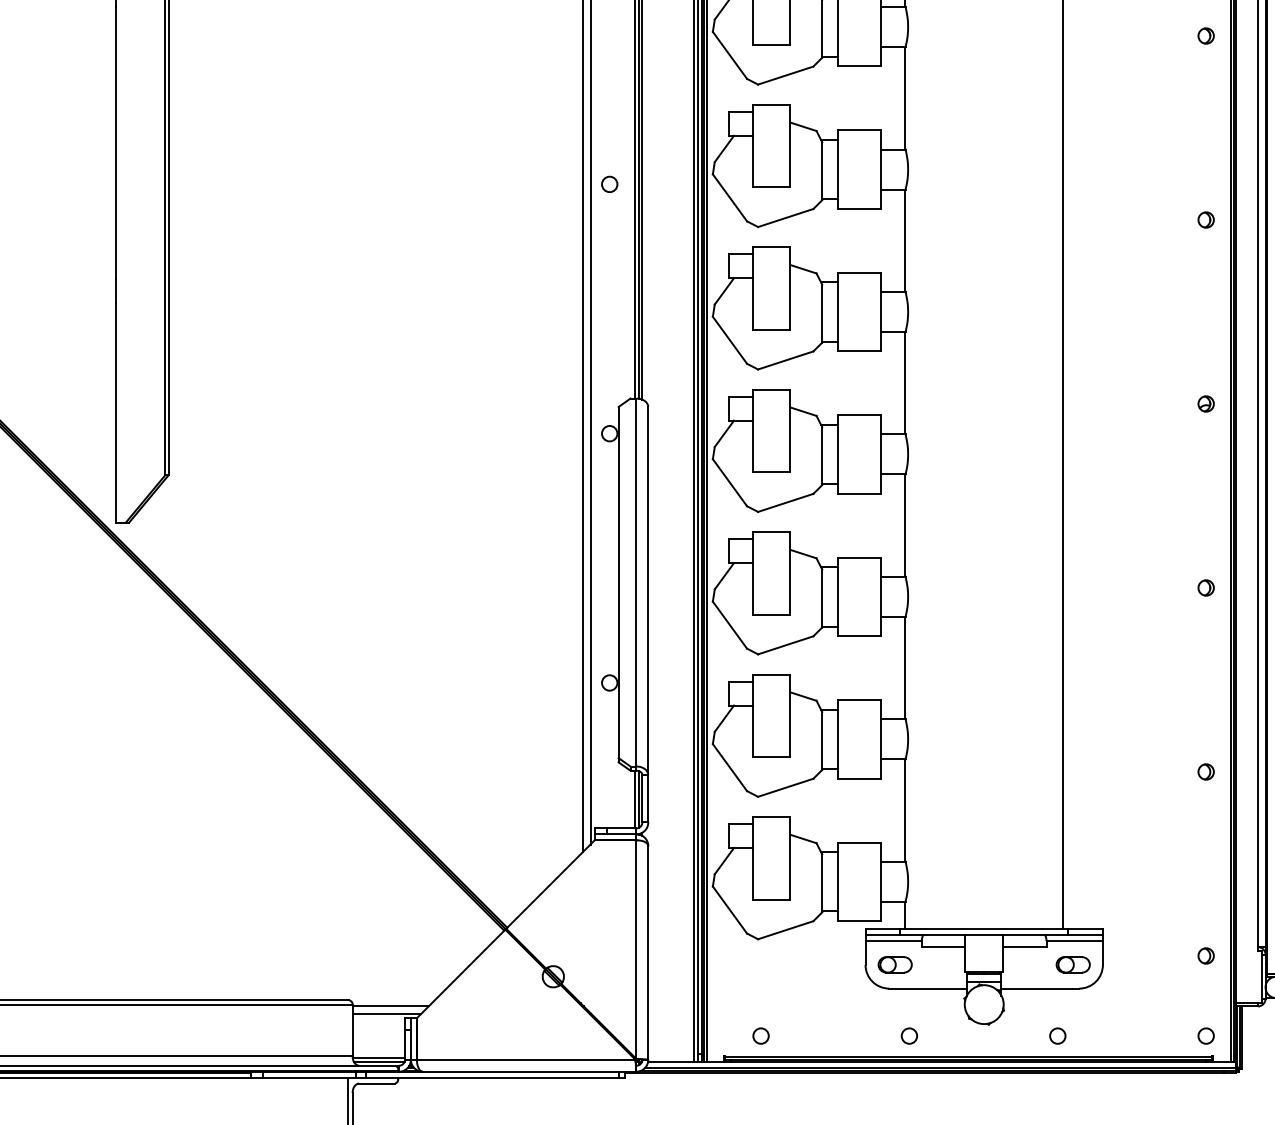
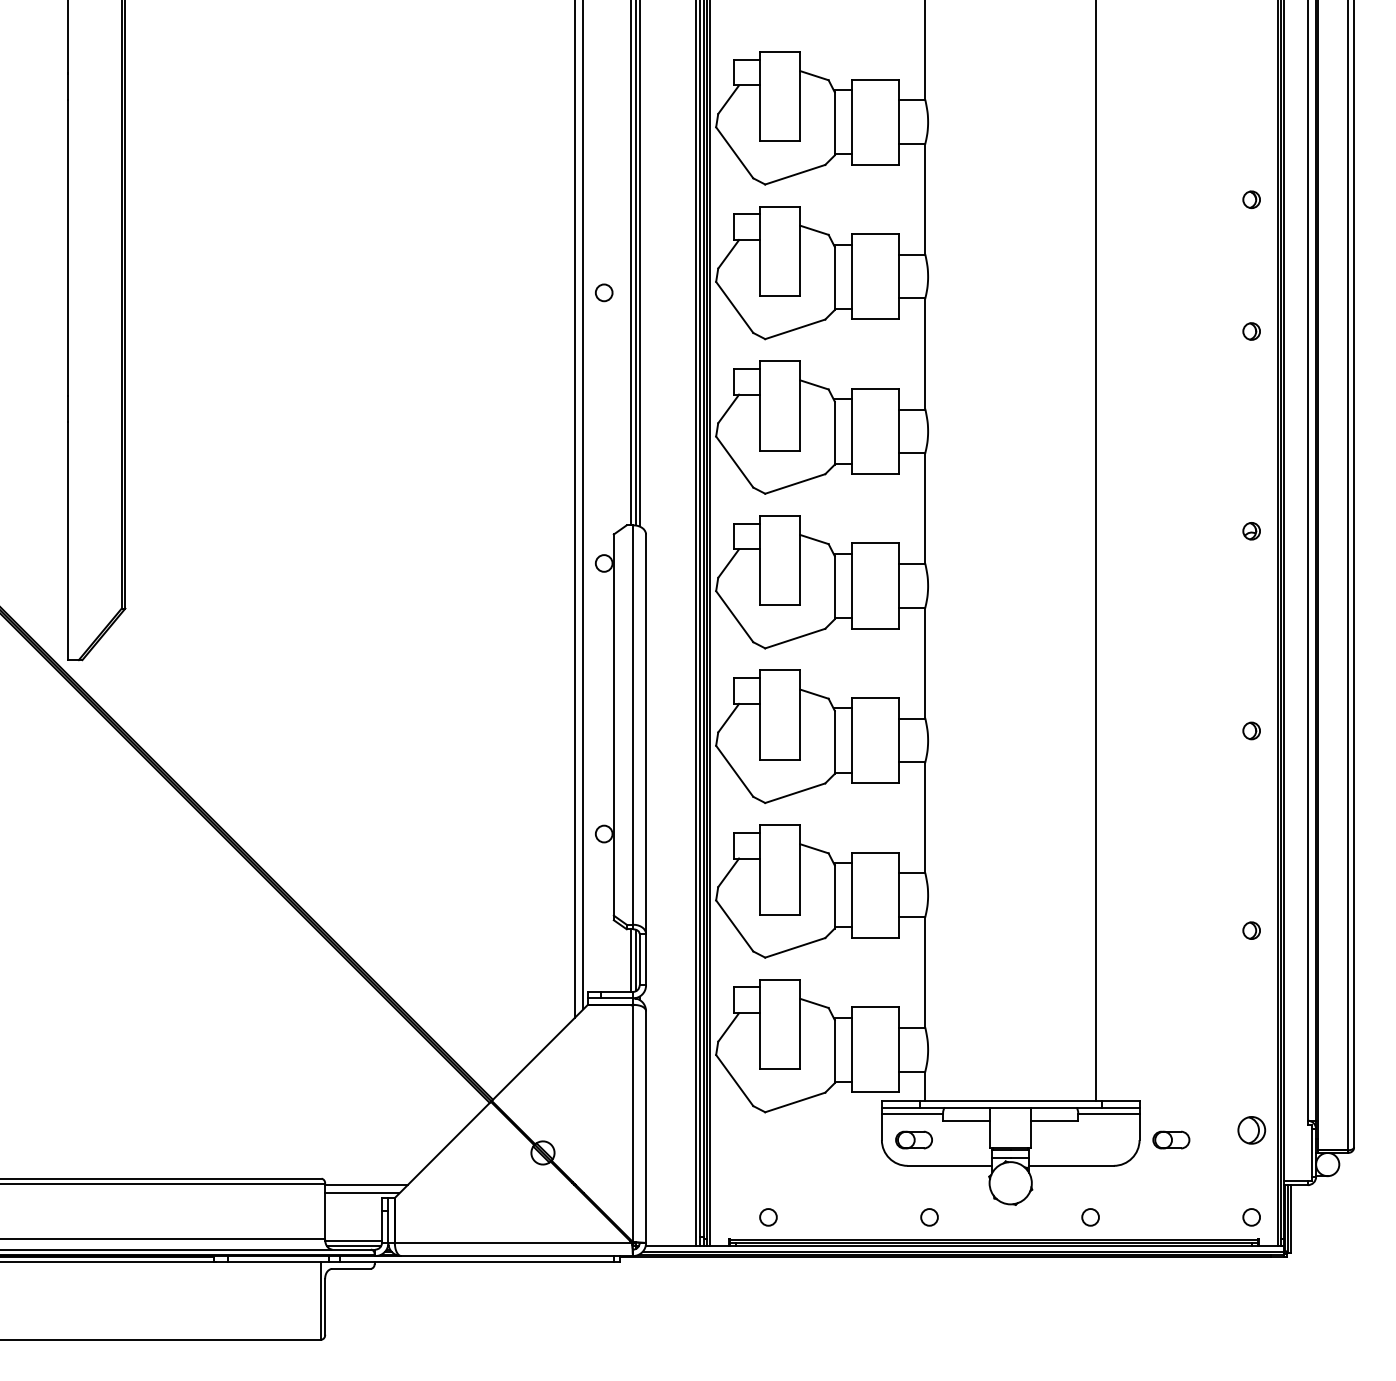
part: (1206, 35) -> (1251, 199), moved
part: (1206, 956) -> (1251, 1130), size x1.6
part: (1073, 964) -> (1171, 1139), moved

